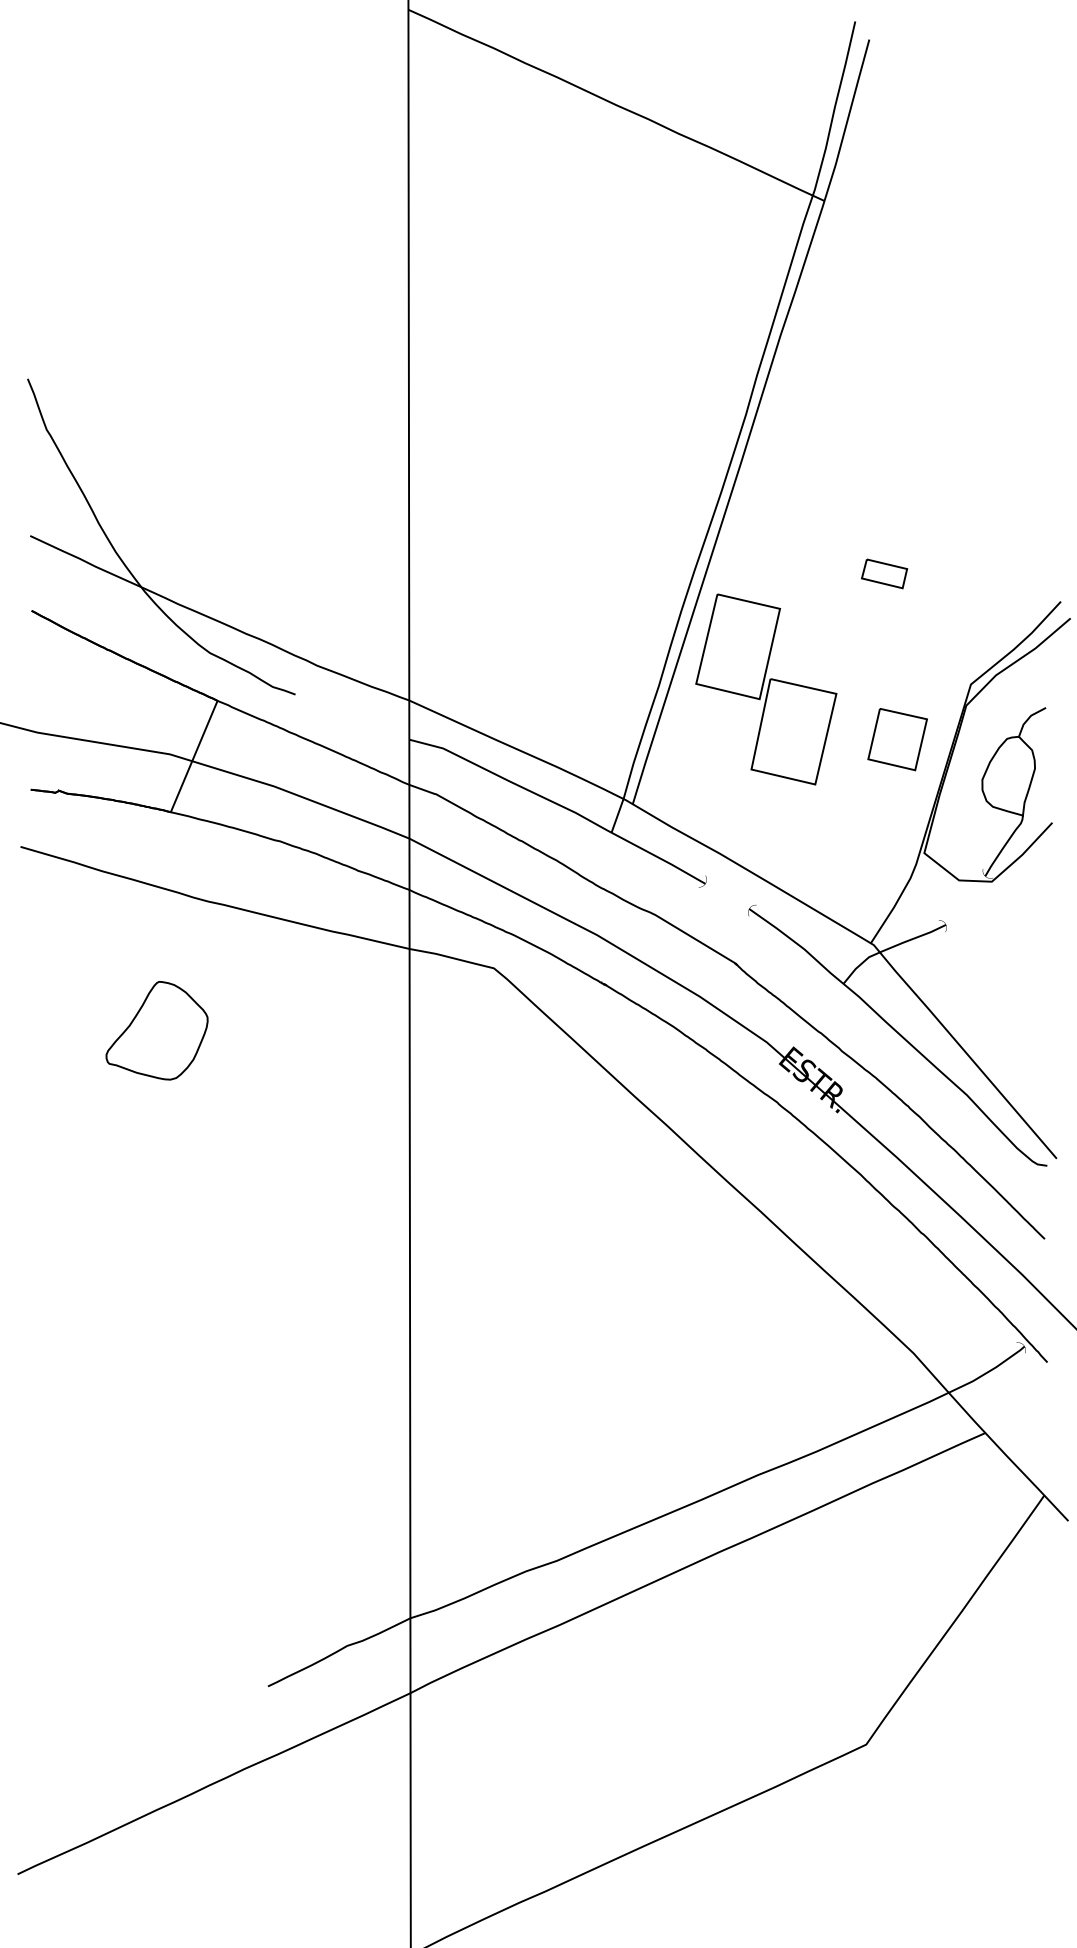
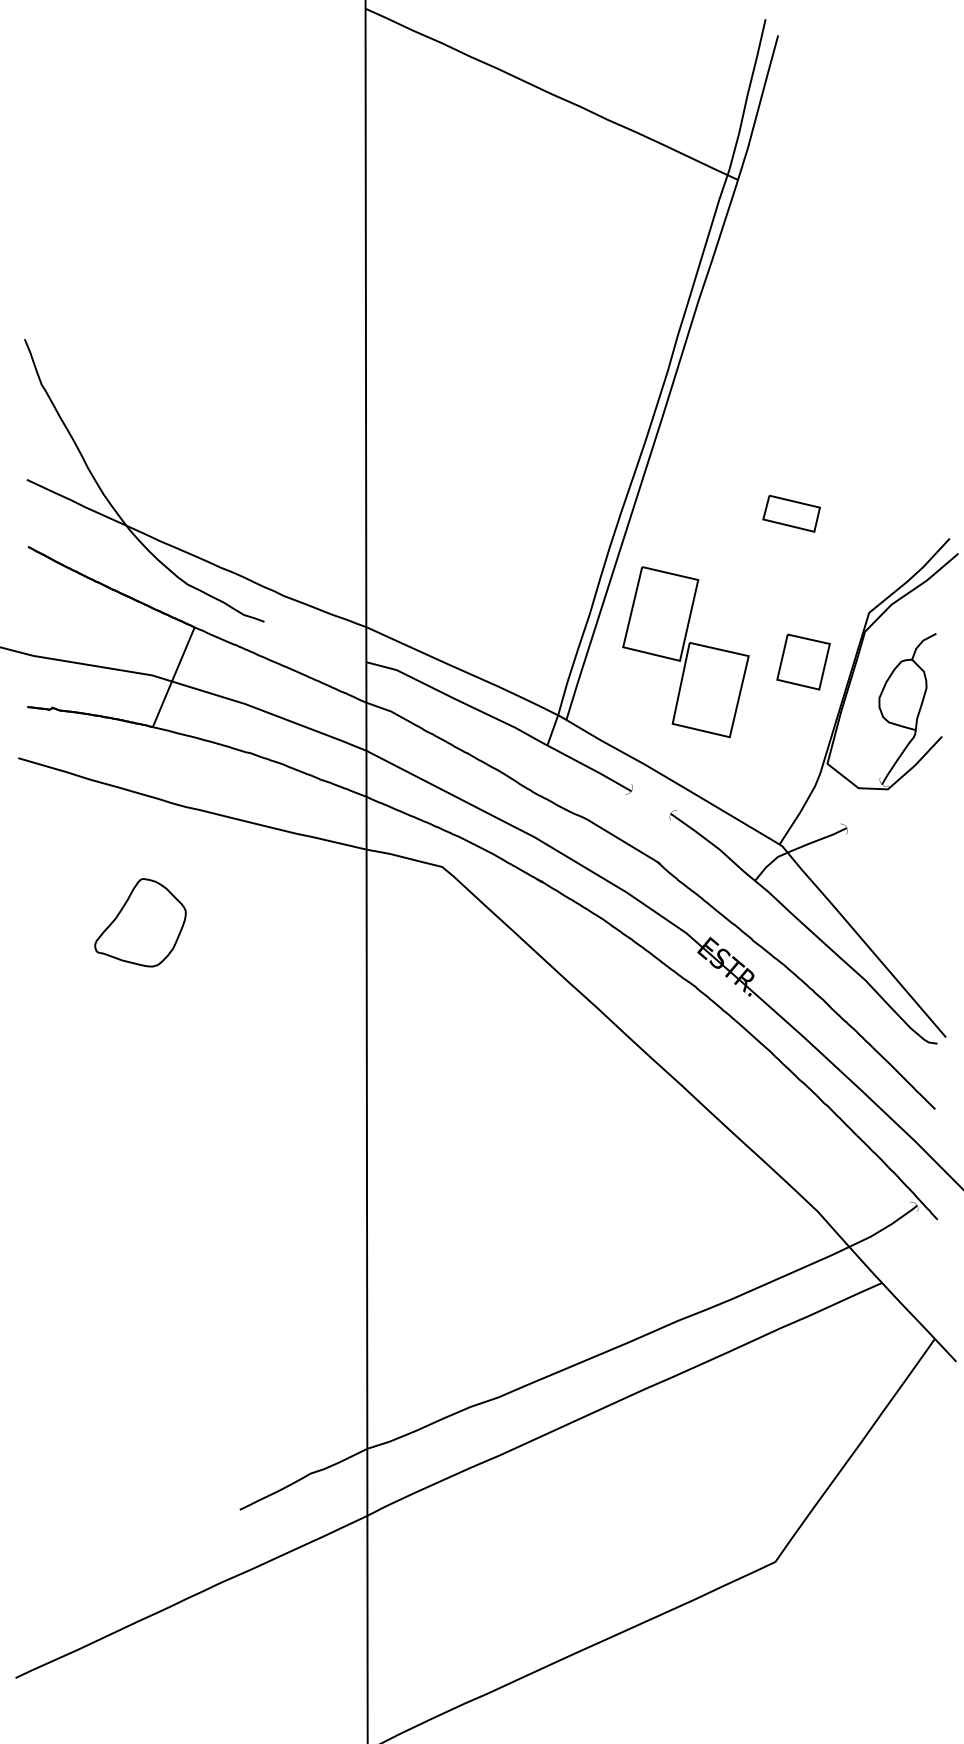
part: (884, 573) -> (791, 513), size x1.4
part: (766, 689) -> (686, 652), moved

